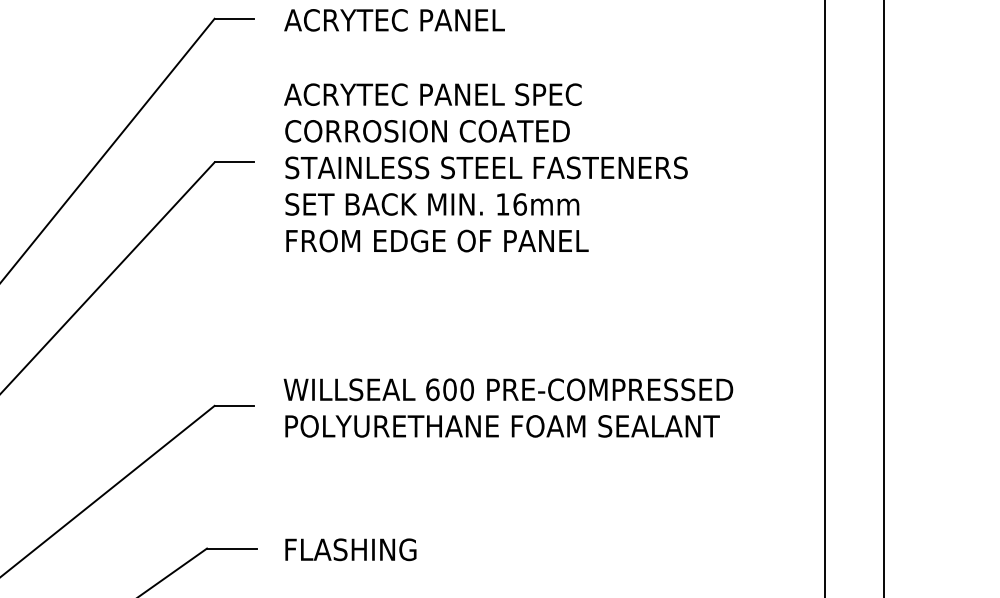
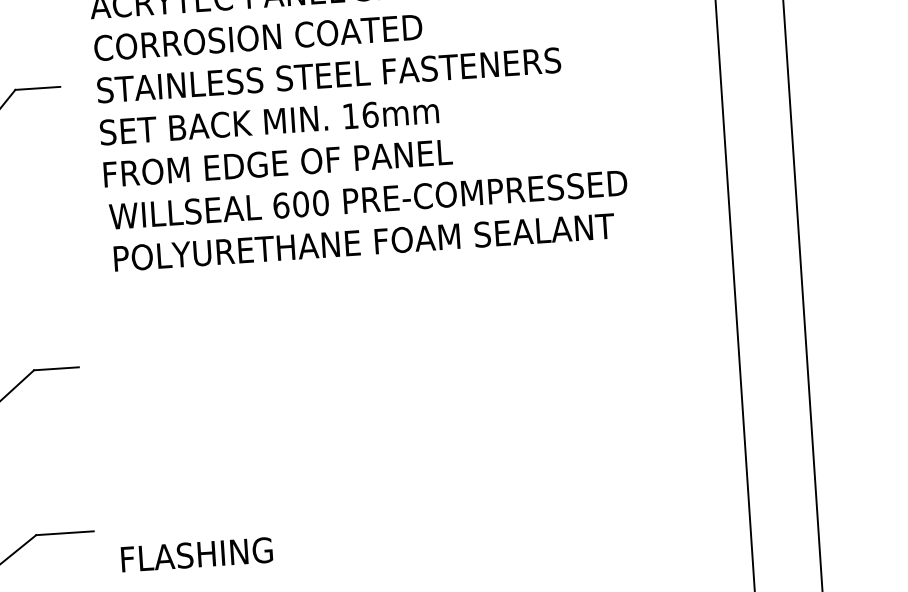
text: (508, 407) -> (369, 220), moved
text: (350, 549) -> (196, 554), moved

